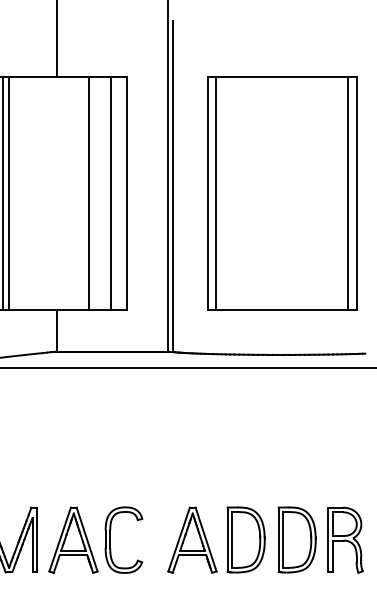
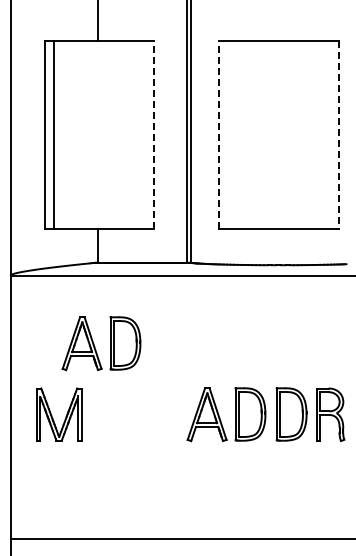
line: (9, 192) -> (59, 134), removed
line: (88, 192) -> (123, 134), removed
line: (111, 192) -> (141, 134), removed
line: (127, 192) -> (154, 134), solid -> dashed
line: (207, 192) -> (219, 134), solid -> dashed
line: (215, 192) -> (225, 134), removed
line: (347, 192) -> (332, 134), removed
line: (356, 192) -> (339, 134), solid -> dashed
part: (54, 455) -> (95, 346), added
part: (94, 539) -> (128, 414), removed

